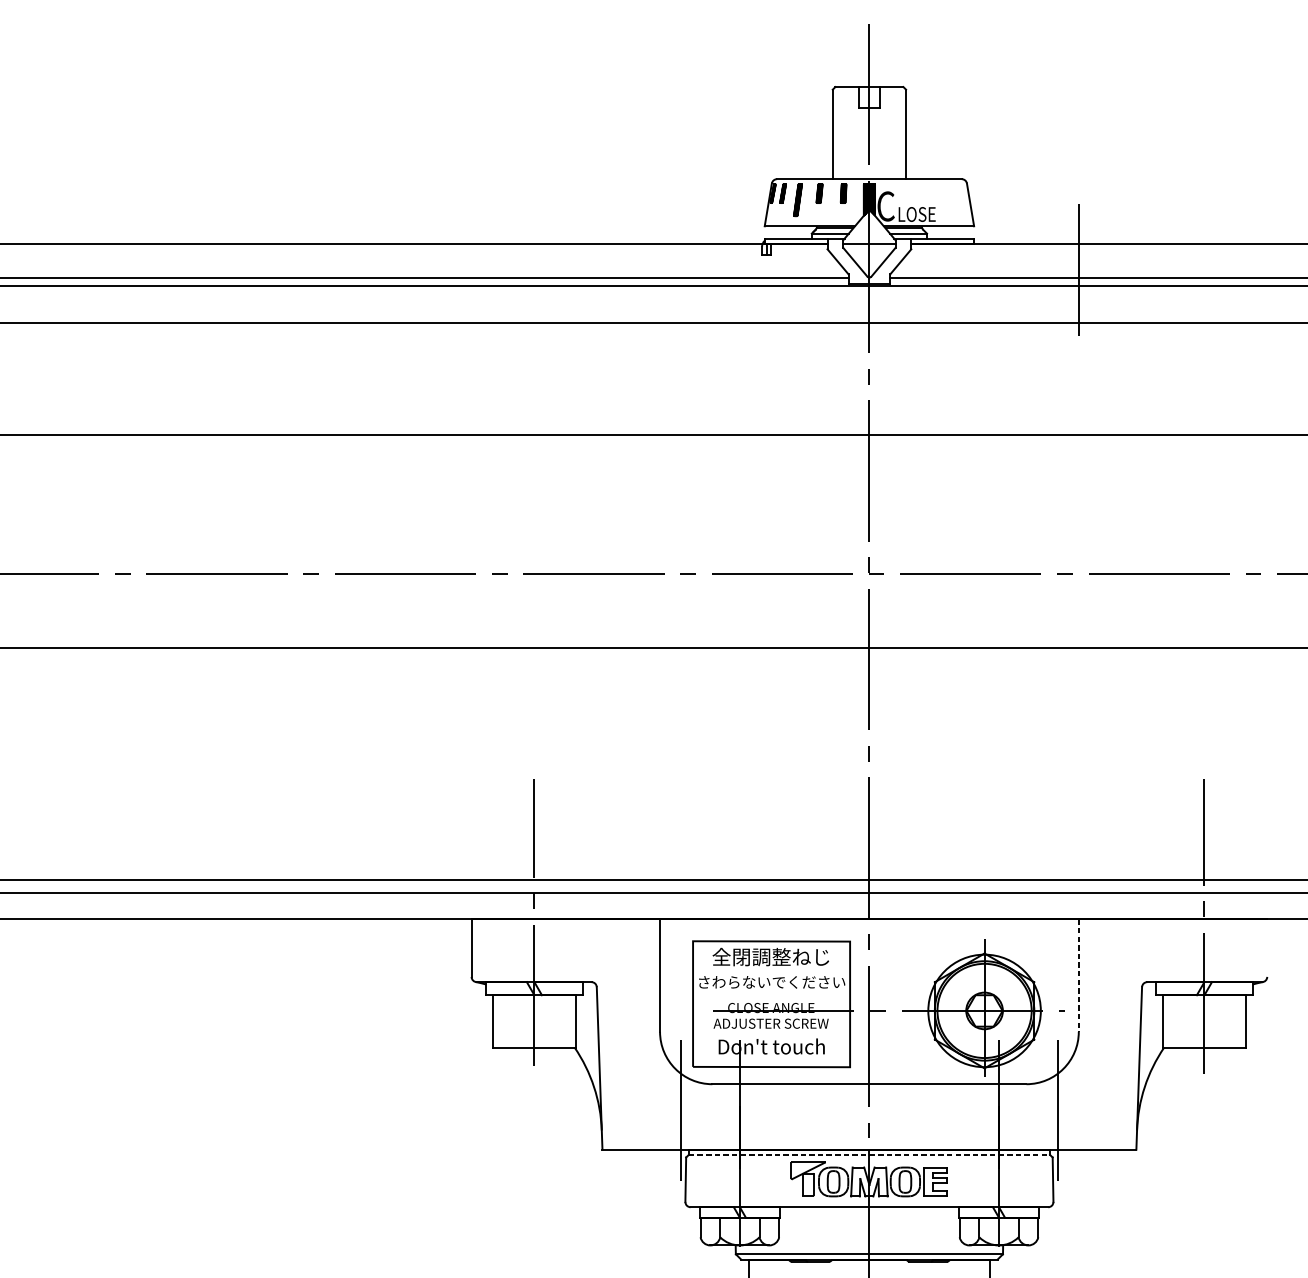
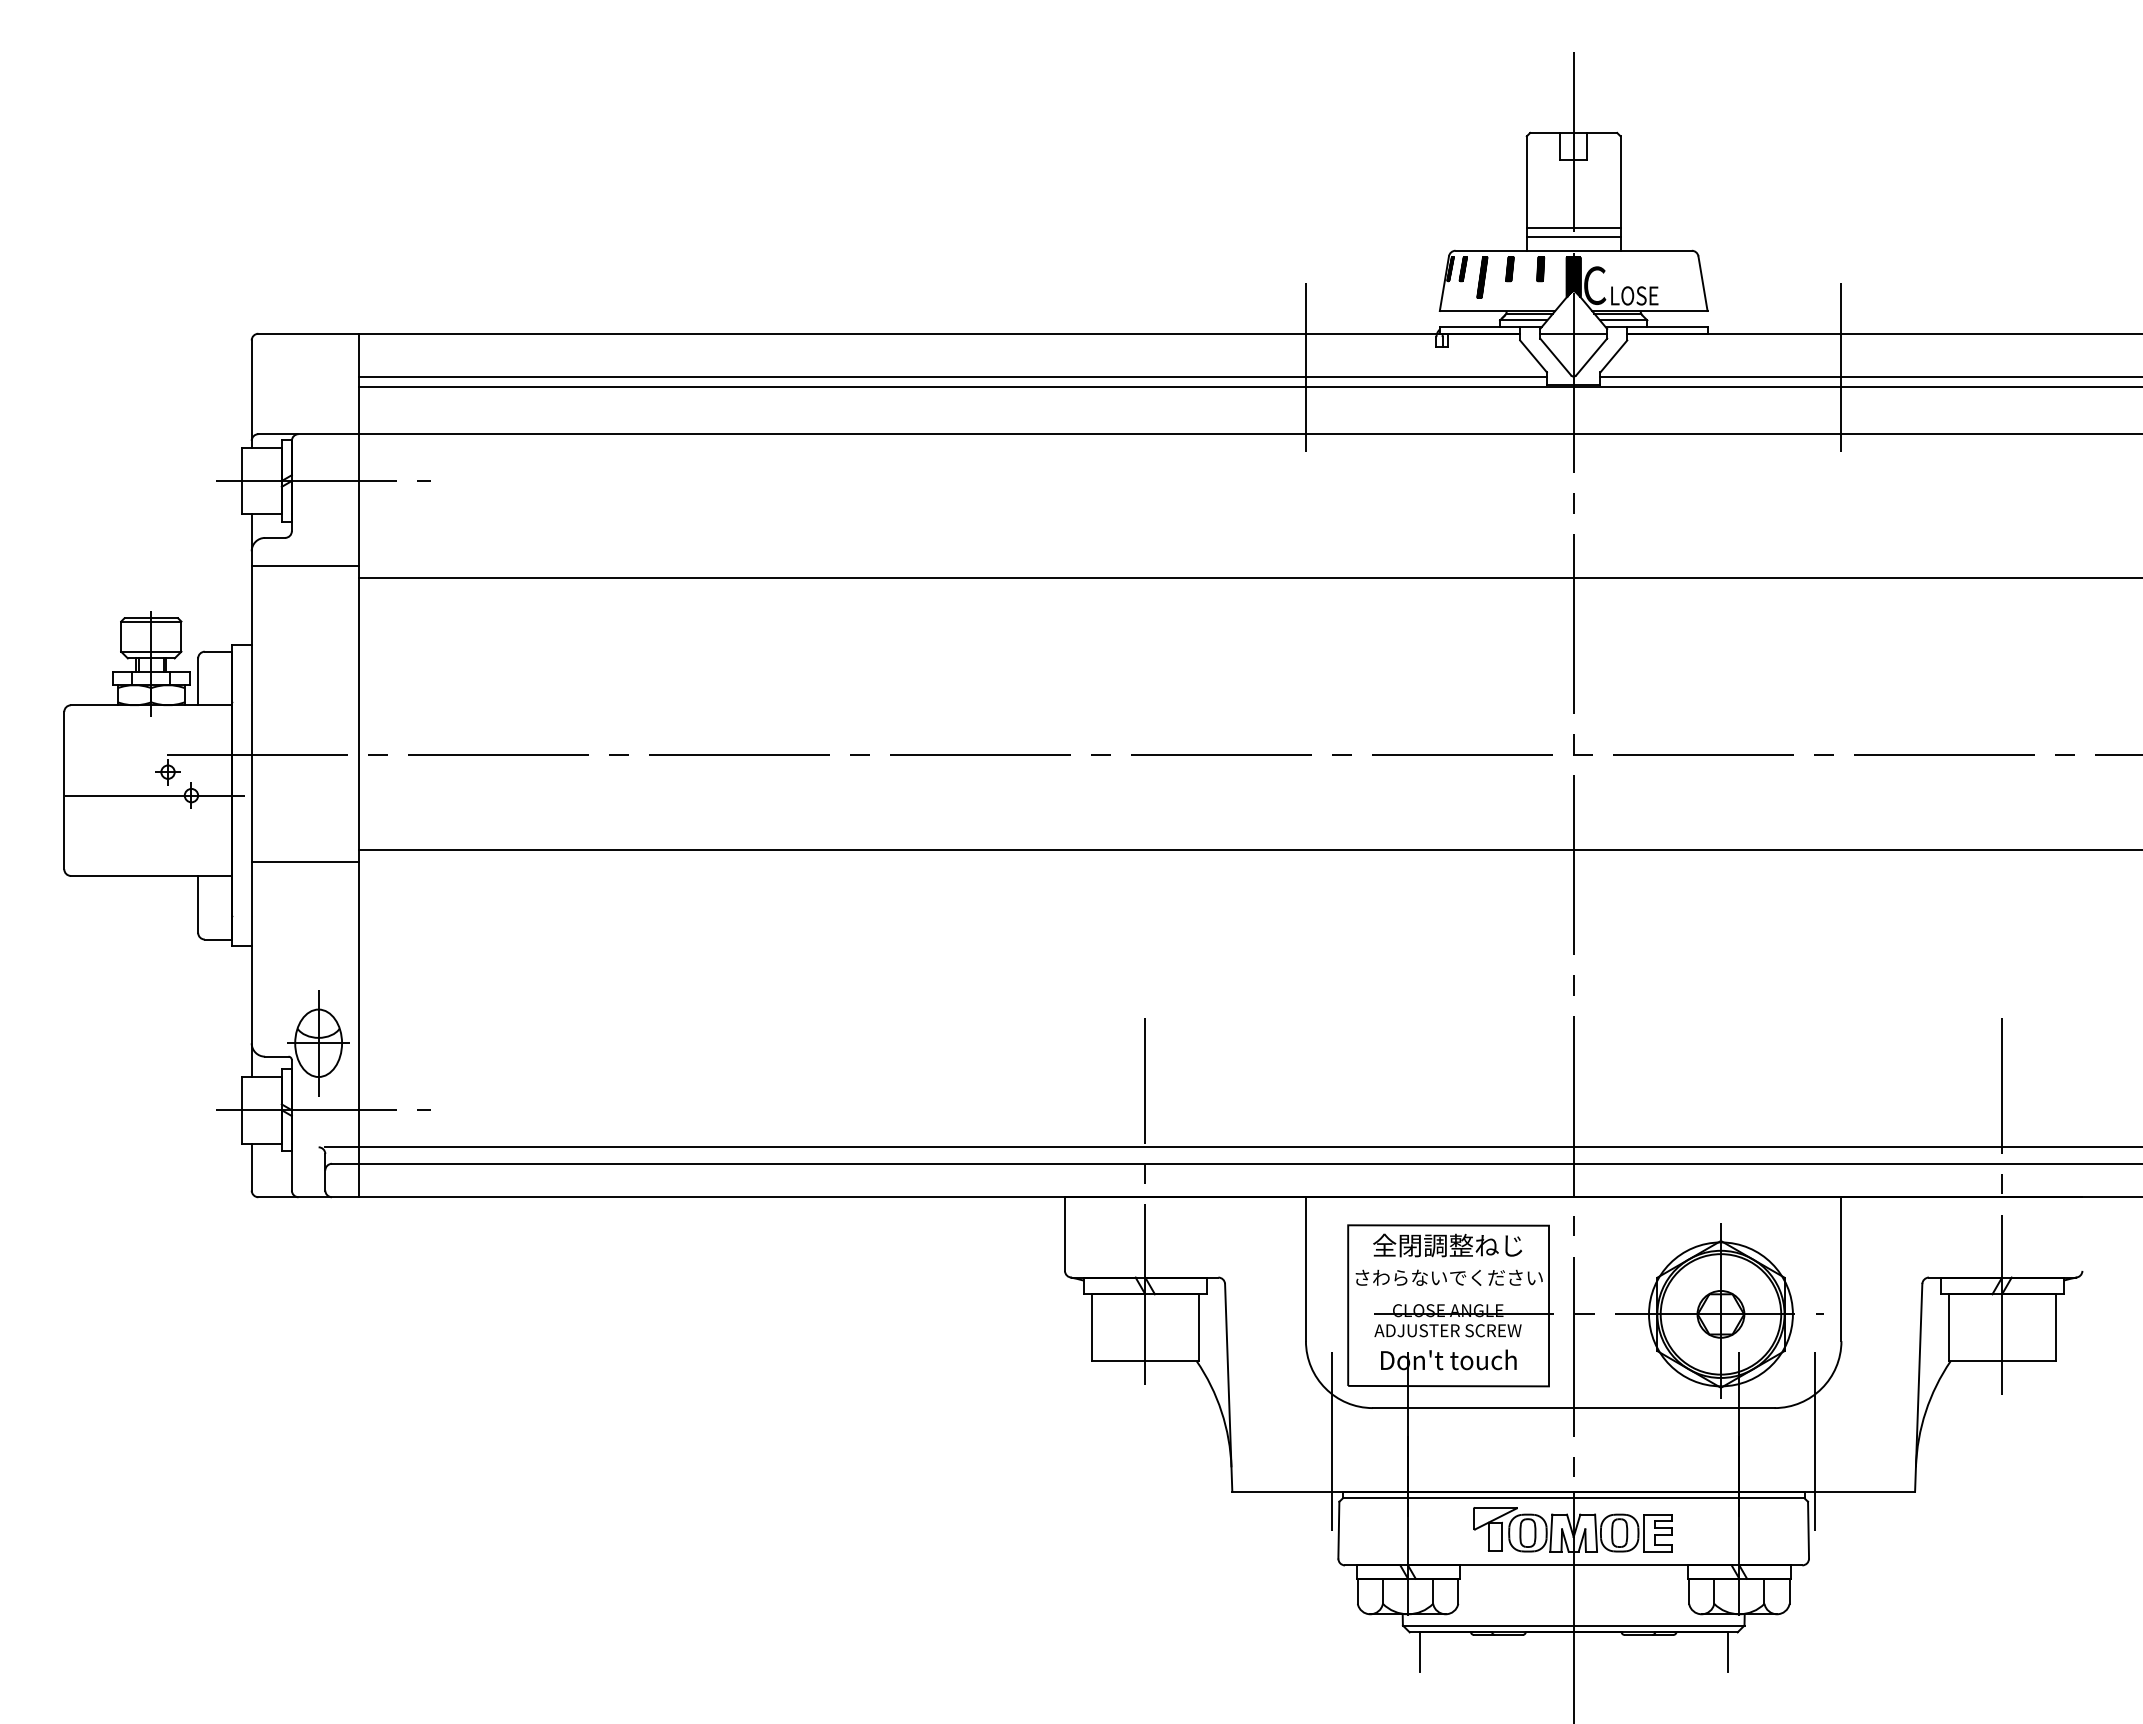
line: (869, 160) -> (1573, 227), added
line: (869, 168) -> (1573, 236), added
line: (659, 269) -> (1305, 366), added
line: (1078, 975) -> (1841, 1269), dashed -> solid
line: (869, 1154) -> (1573, 1498), dashed -> solid

